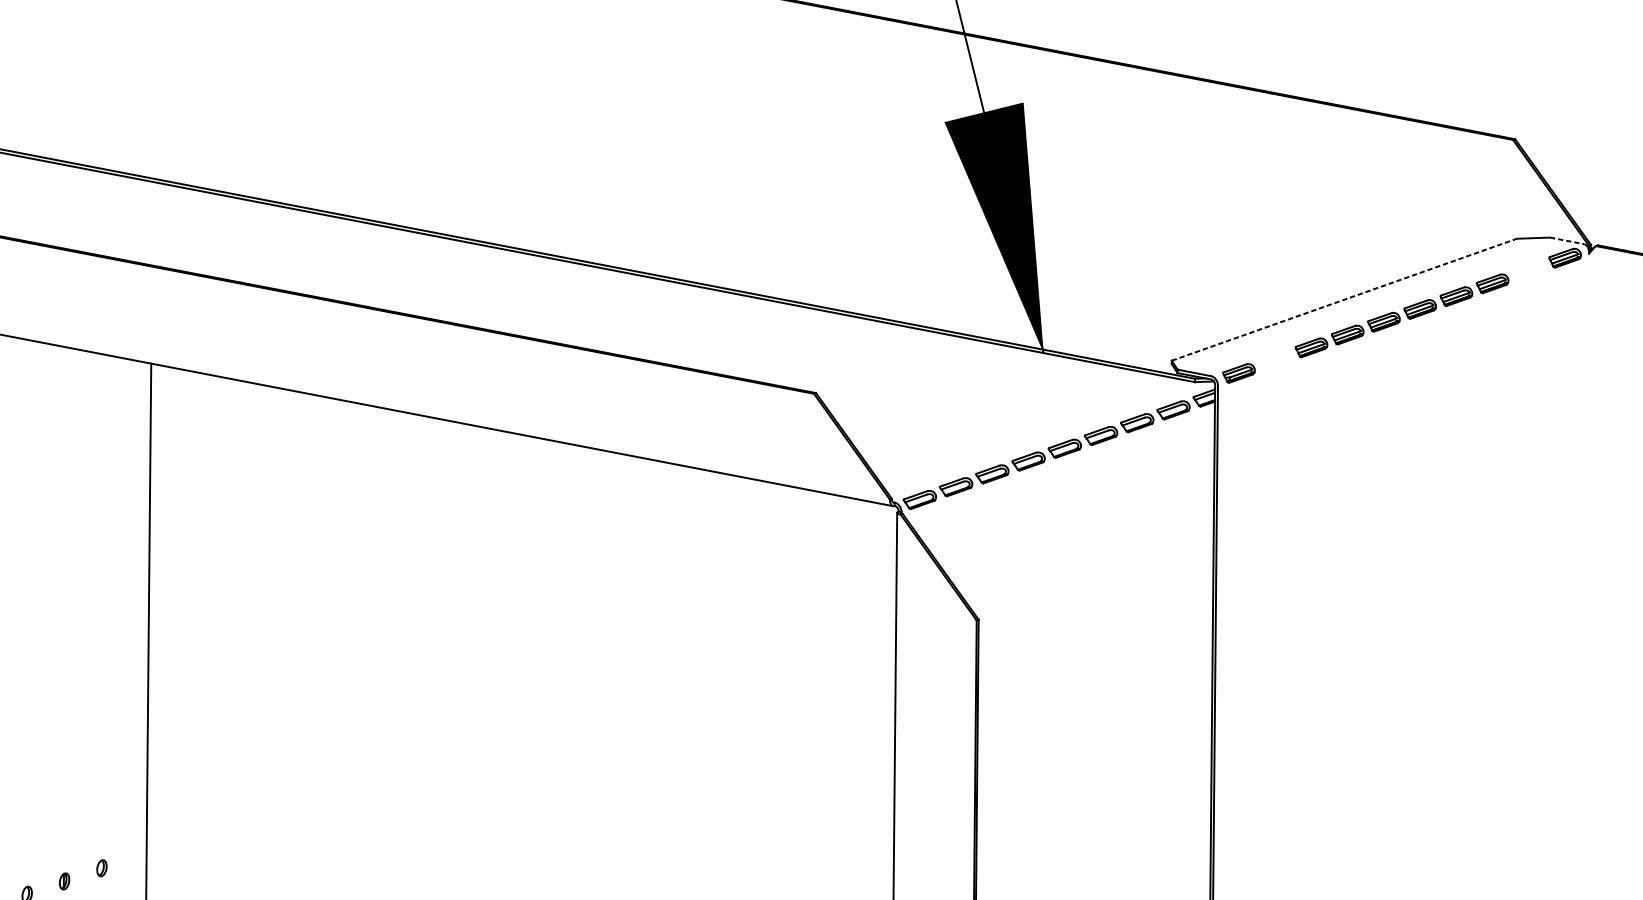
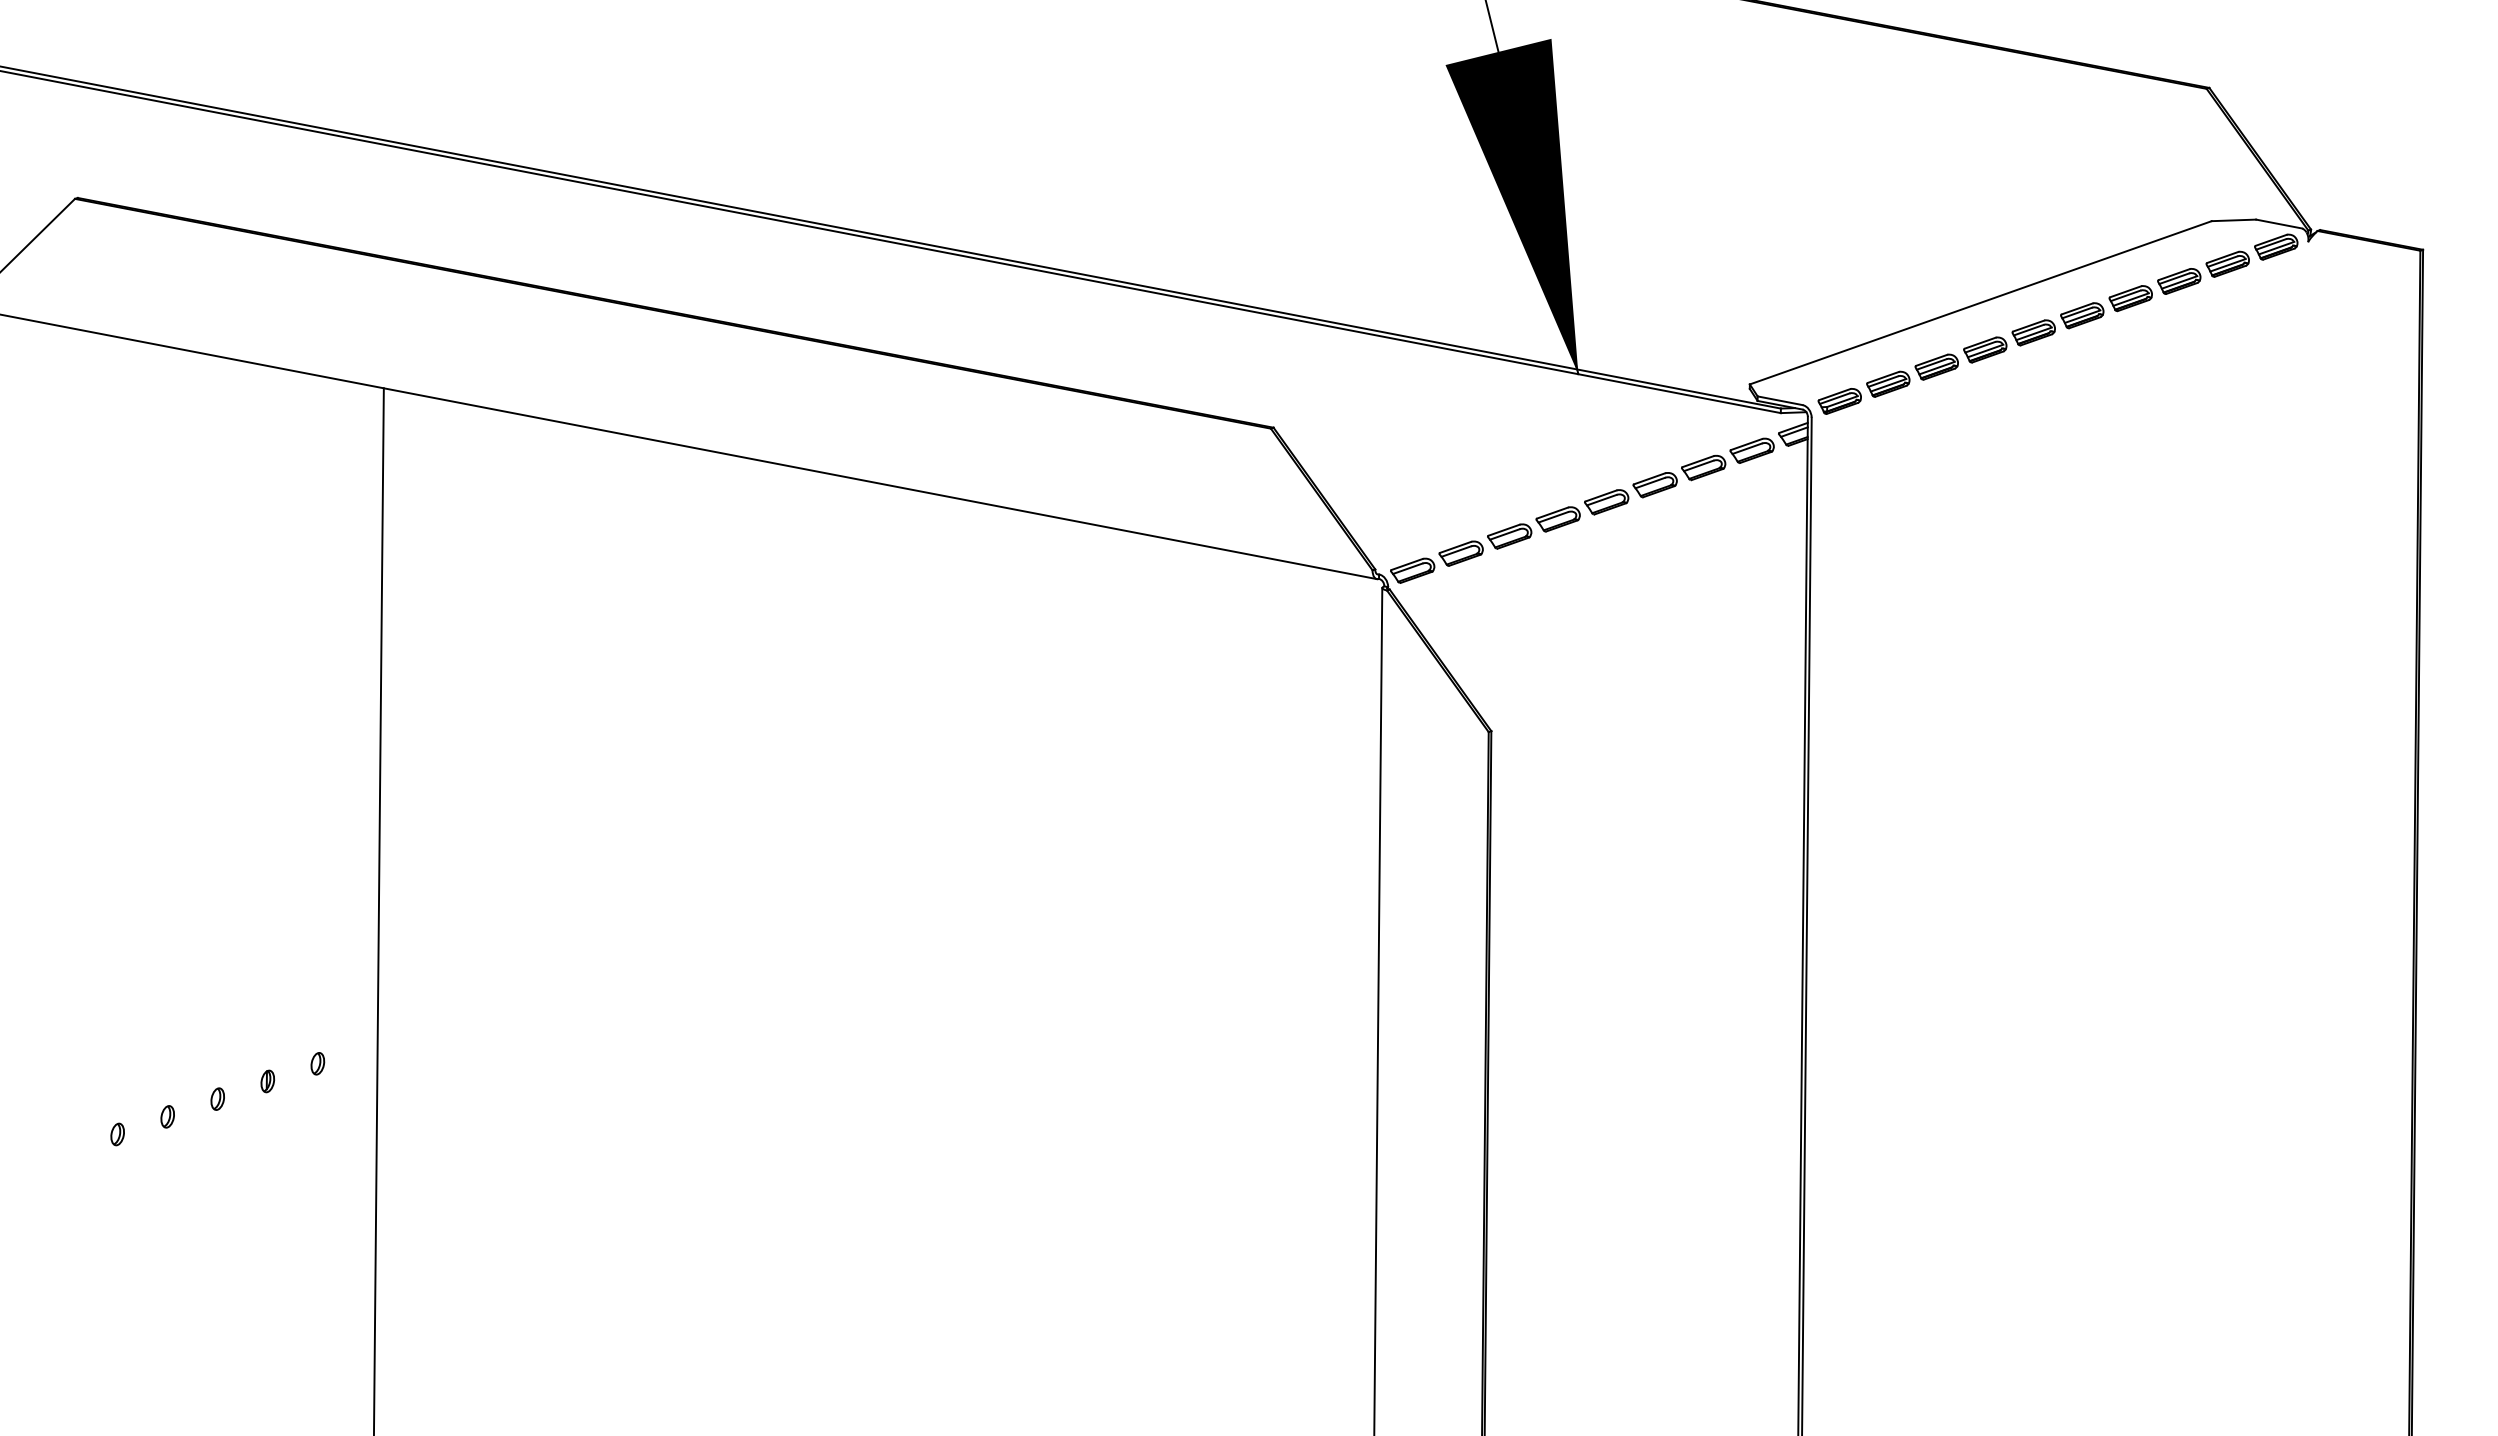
line: (1567, 241) -> (2279, 224), dashed -> solid
part: (1528, 270) -> (2227, 263), added
line: (1344, 299) -> (1980, 302), dashed -> solid
part: (1275, 360) -> (1888, 383), added

